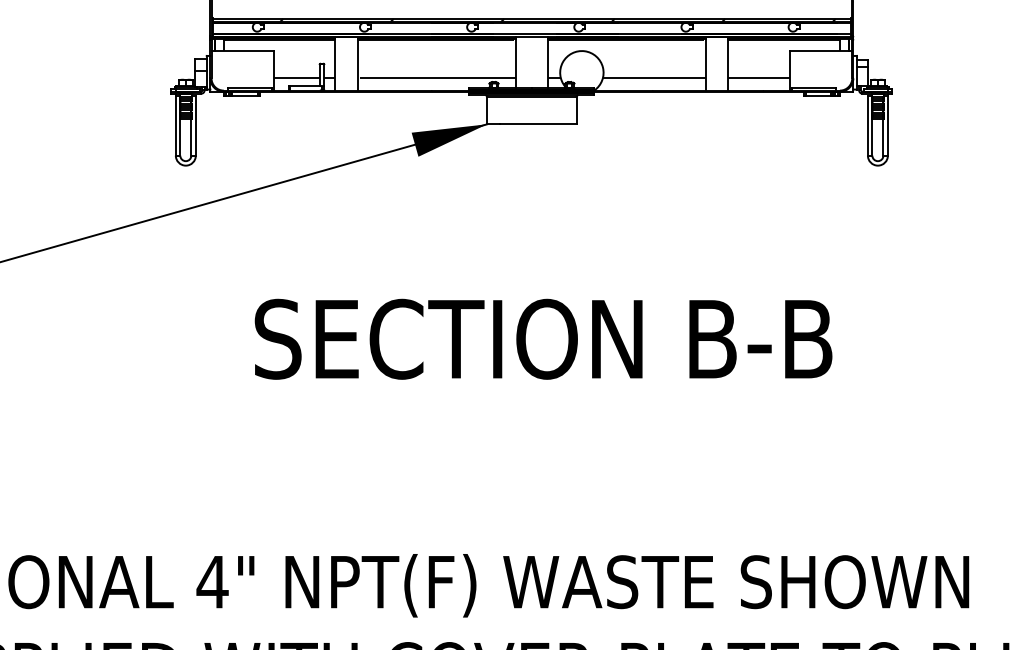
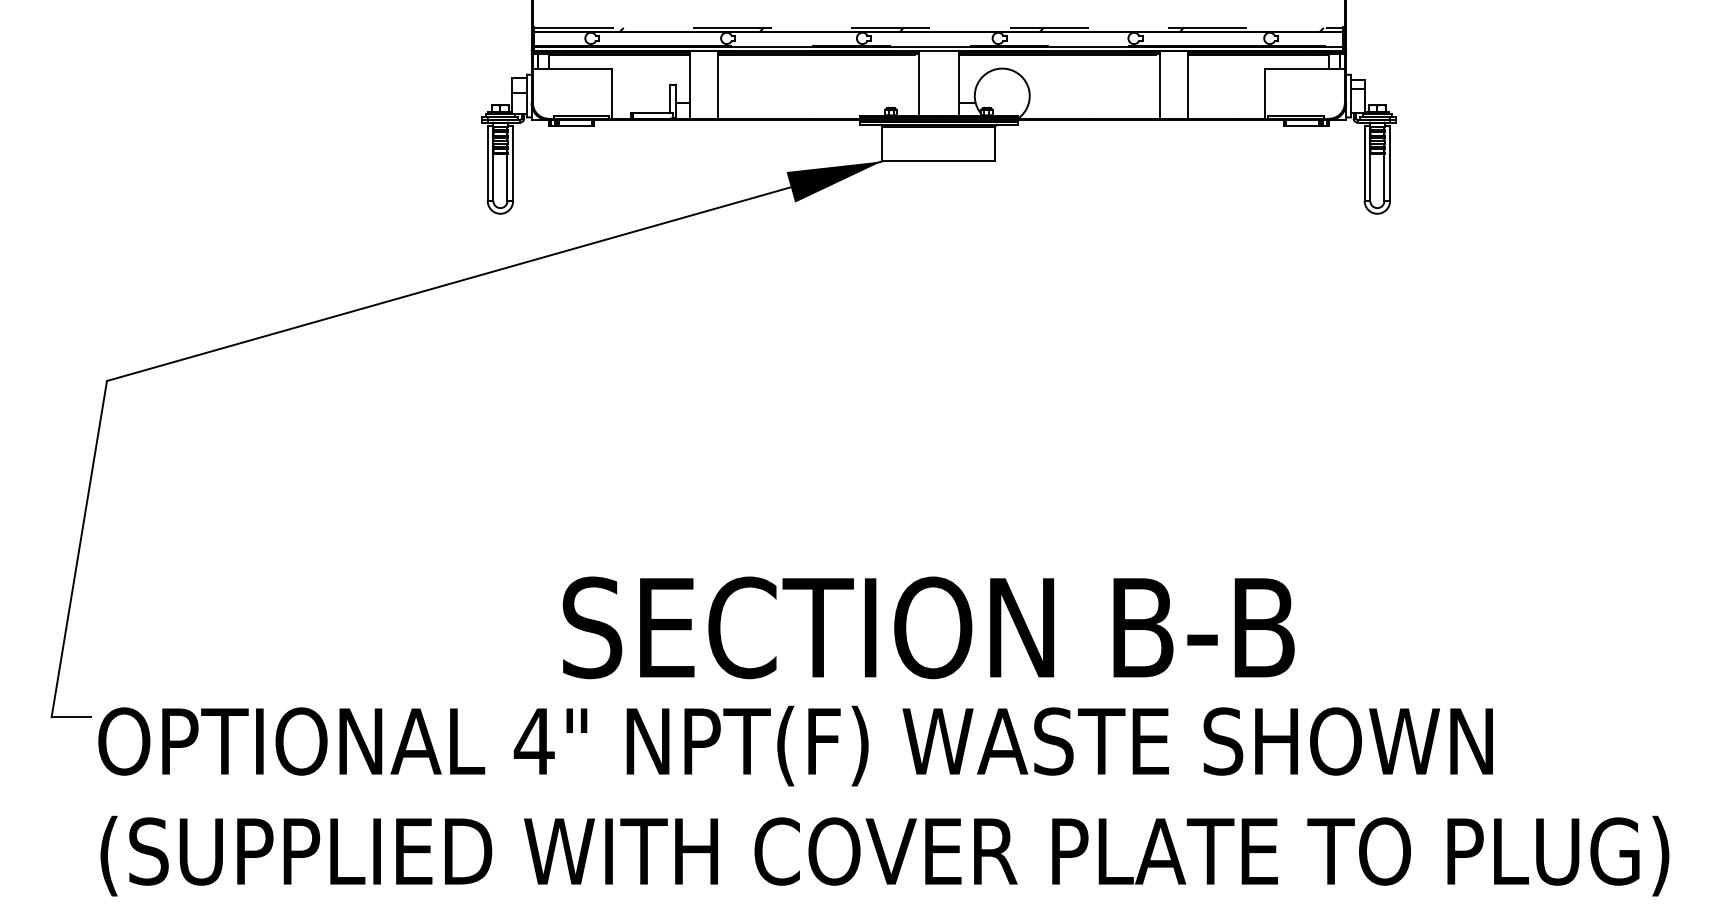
line: (531, 18) -> (938, 27), solid -> dashed
line: (297, 78) -> (641, 103), removed
line: (436, 78) -> (818, 103), removed
line: (653, 78) -> (1093, 103), removed
line: (758, 78) -> (1226, 103), removed
text: (543, 339) -> (928, 627), moved

